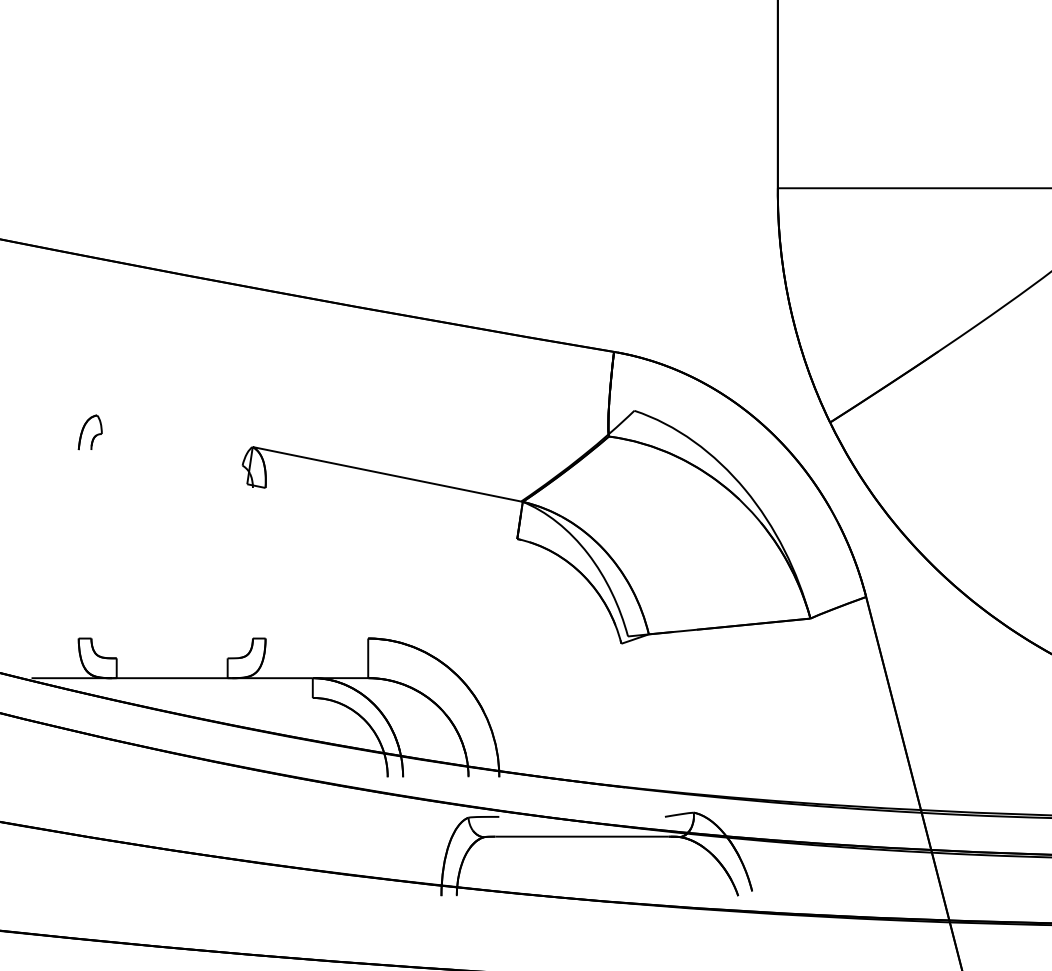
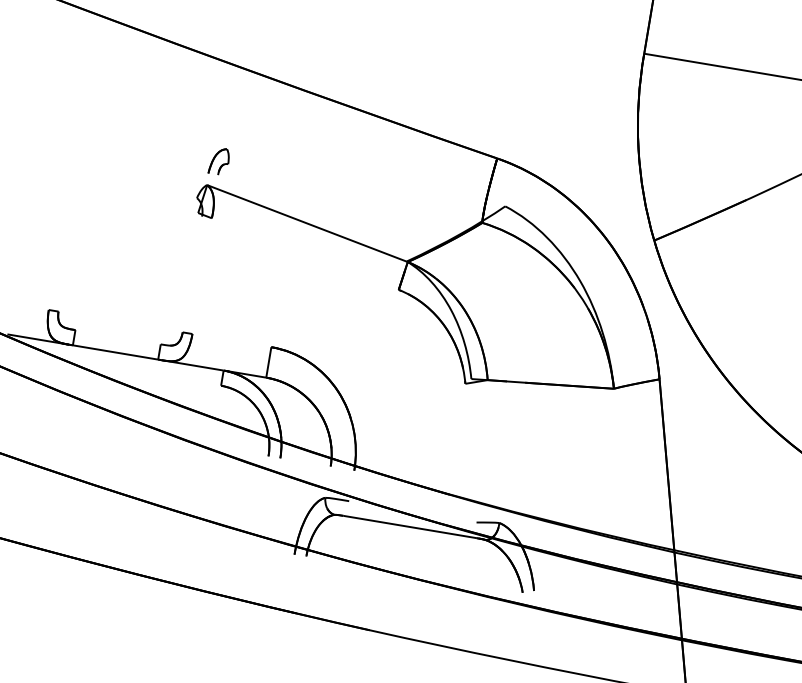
part: (89, 432) -> (218, 161), moved

